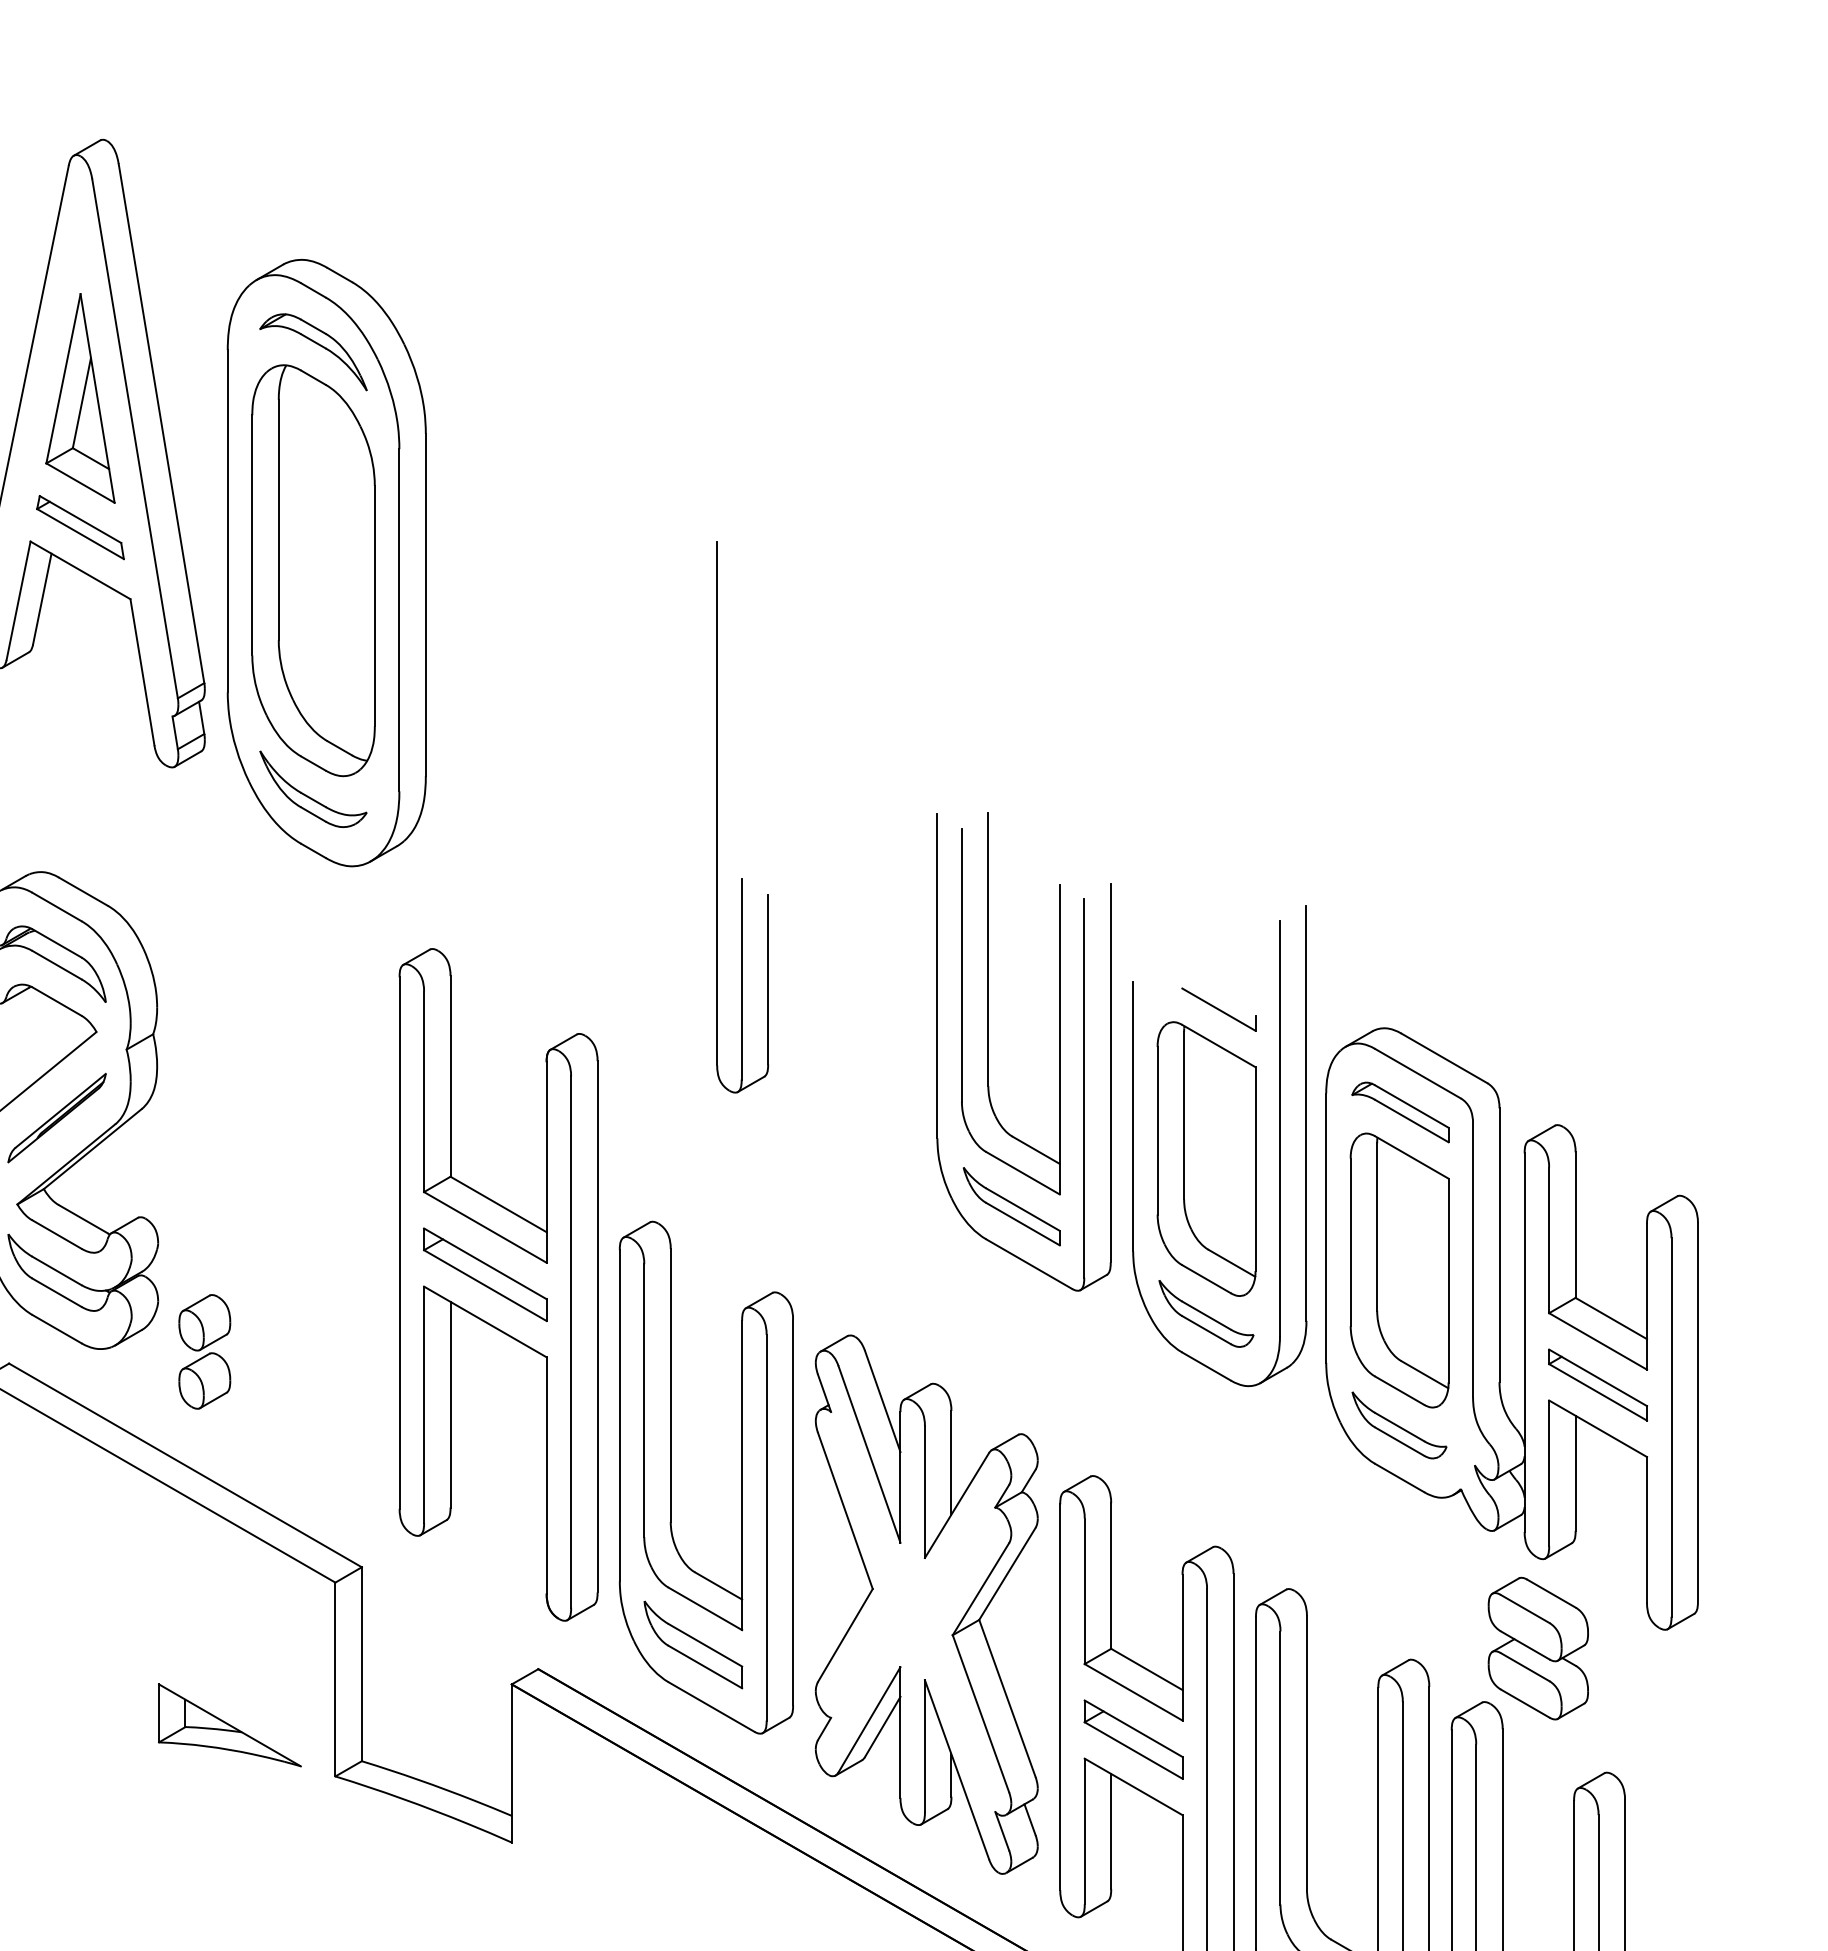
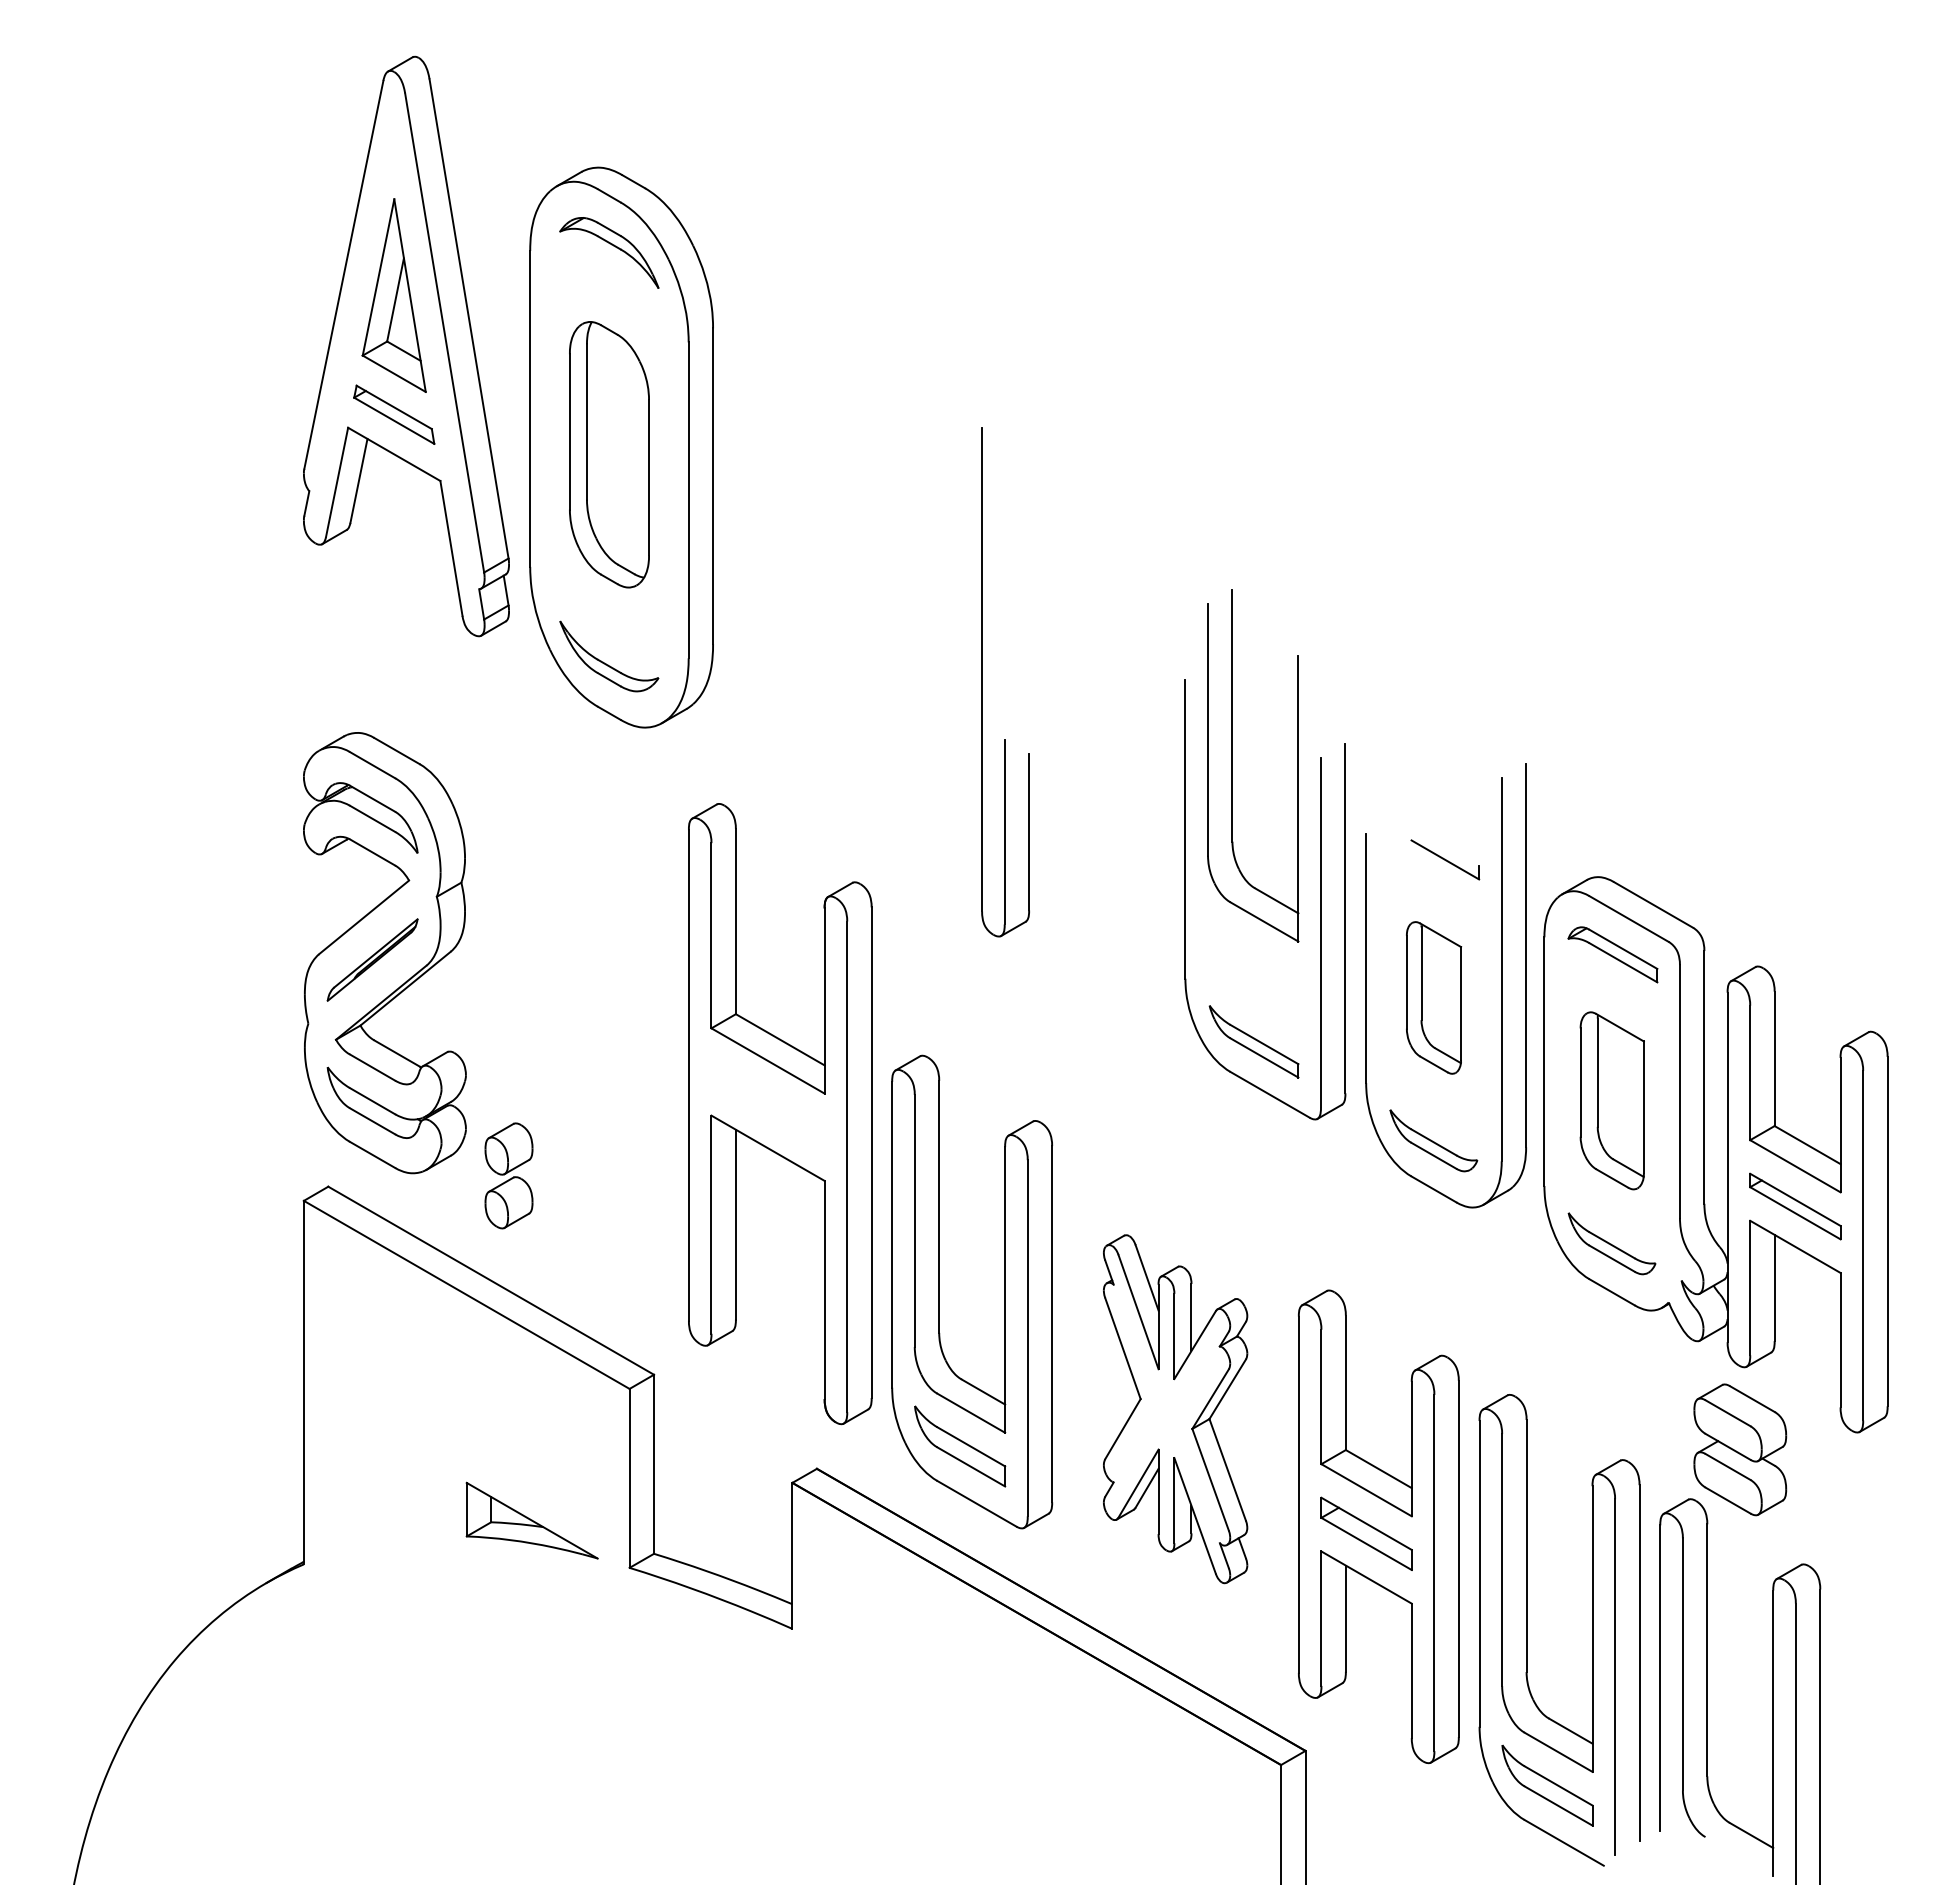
part: (313, 570) -> (609, 454), size x0.7
part: (988, 1003) -> (1232, 765), moved
part: (1206, 1158) -> (1433, 997), size x0.6
part: (1399, 1270) -> (1612, 1100), size x0.7
part: (484, 1274) -> (767, 1104), removed
part: (926, 1603) -> (1175, 1408), size x0.7

